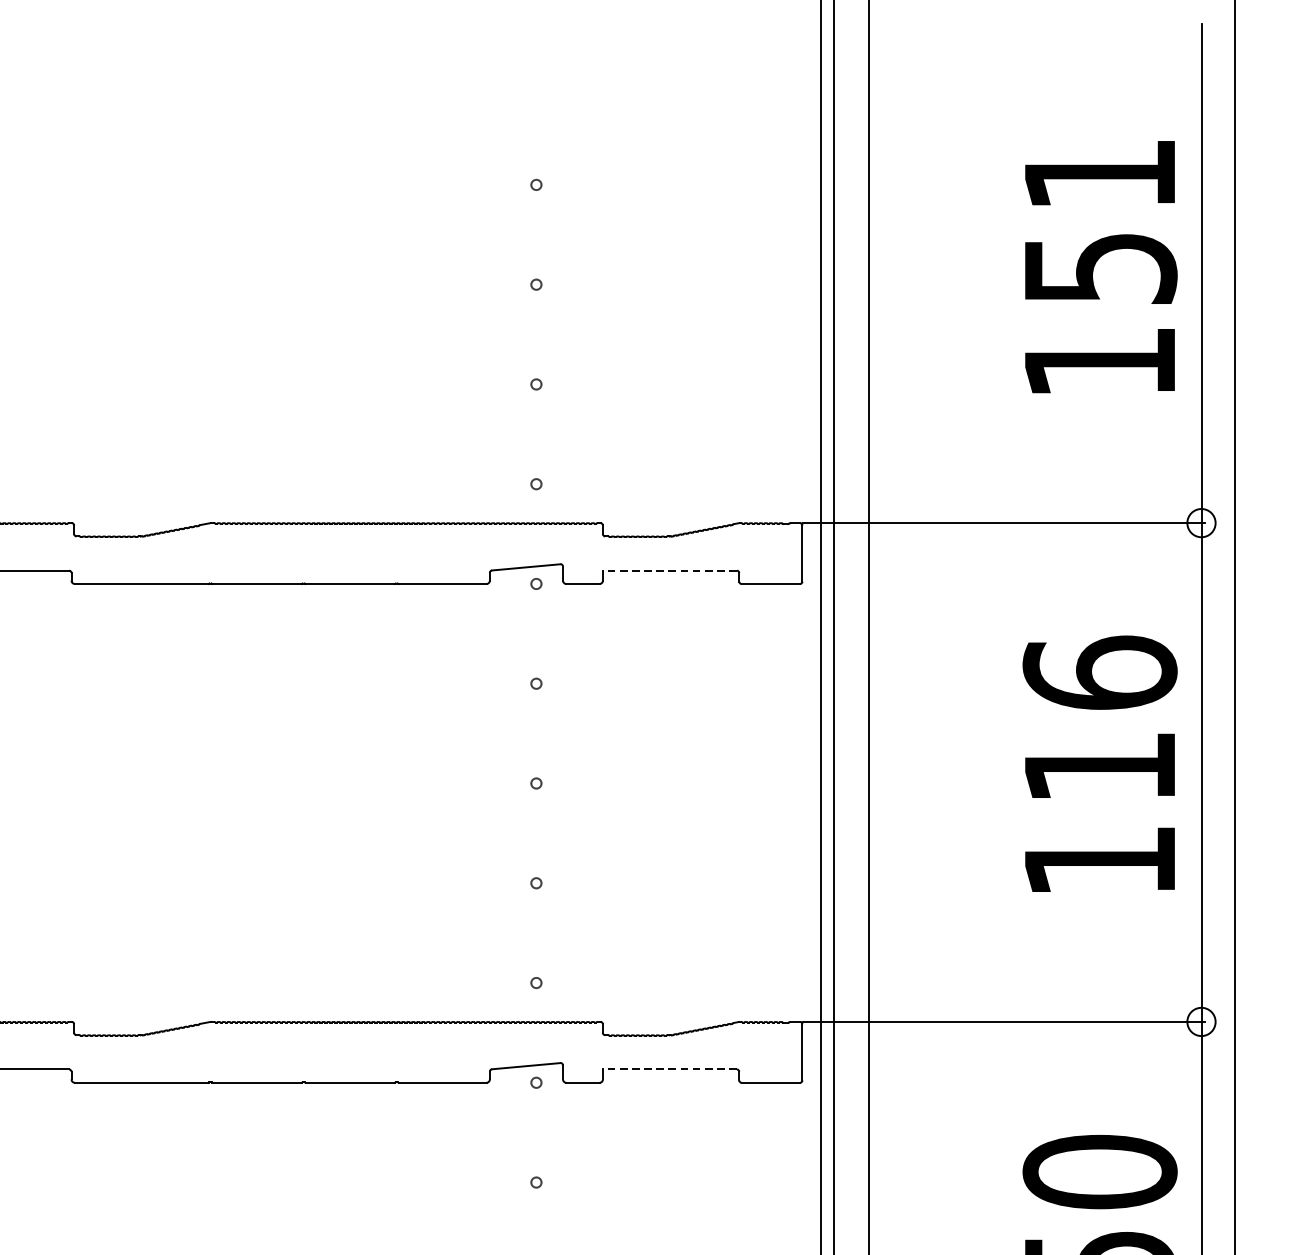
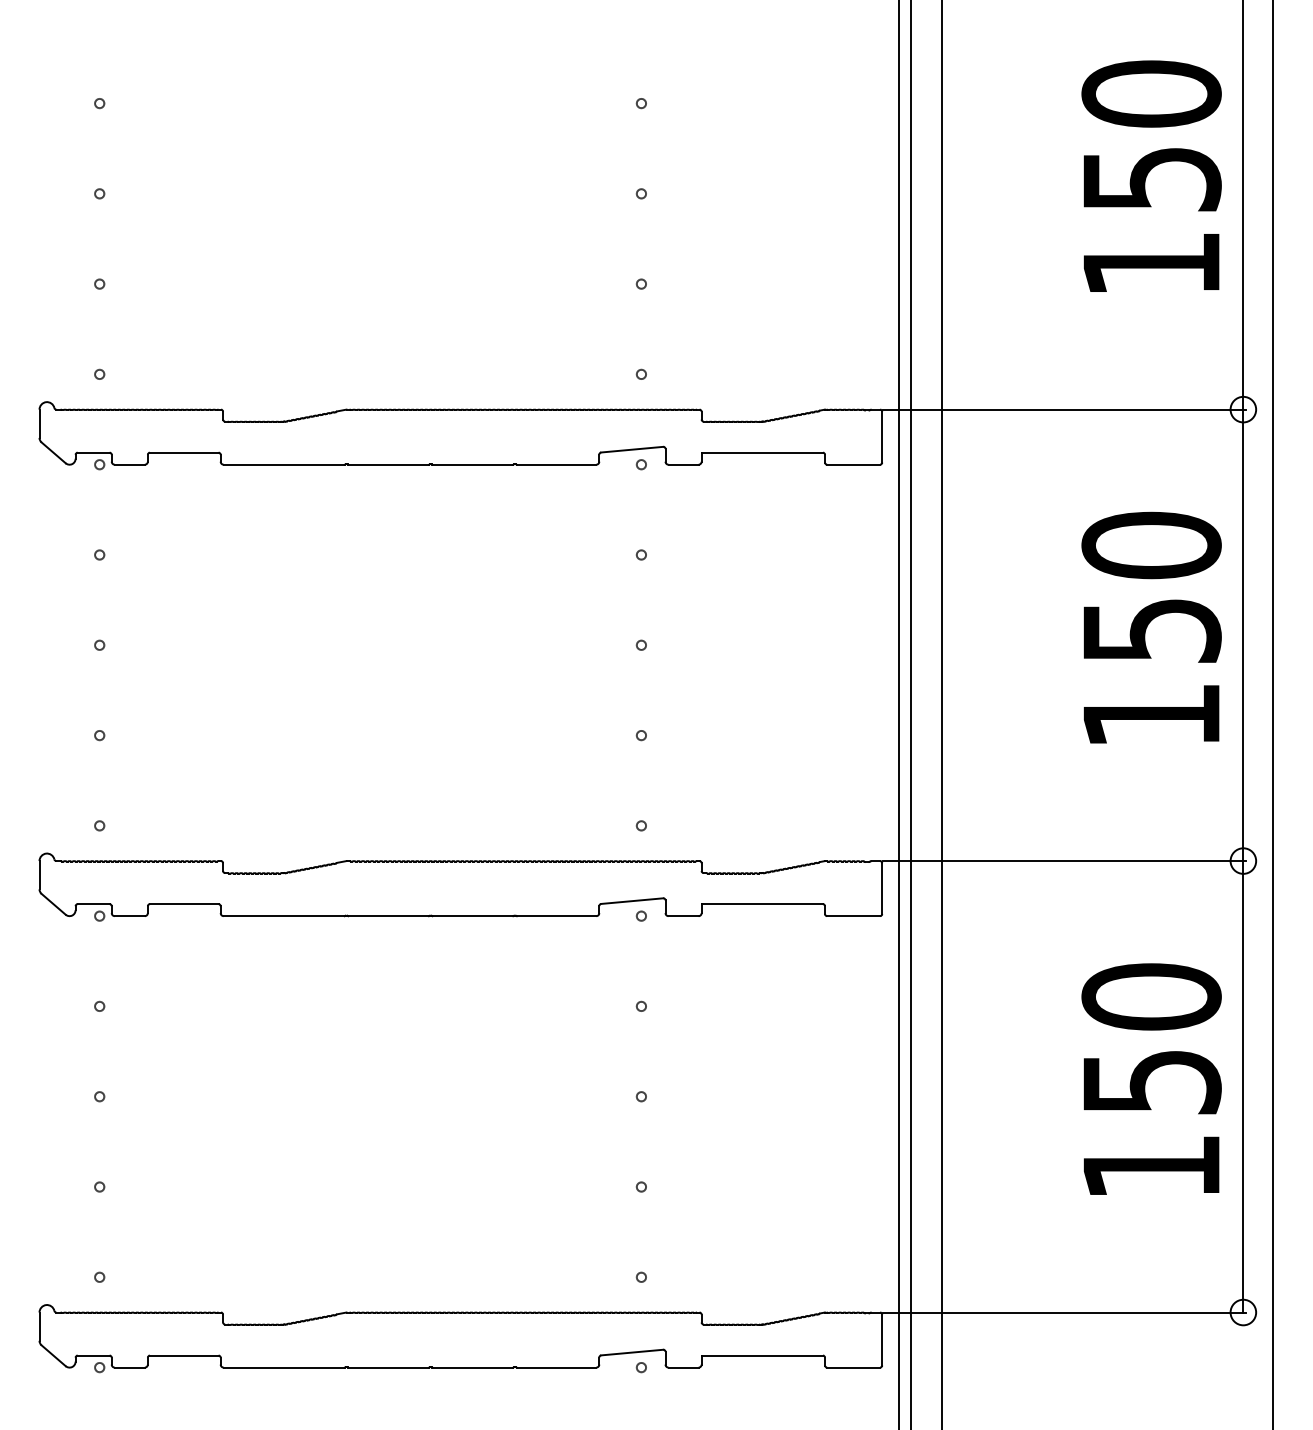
text: (1099, 173) -> (1151, 93), 151 -> 150
line: (670, 570) -> (762, 452), dashed -> solid
text: (1099, 718) -> (1151, 586), 116 -> 150
line: (670, 1069) -> (762, 904), dashed -> solid

